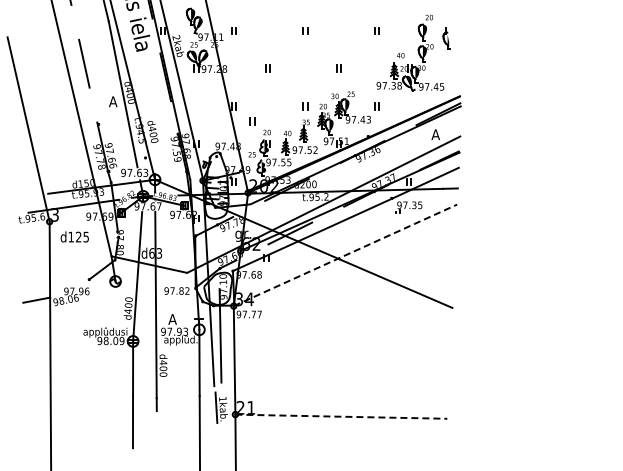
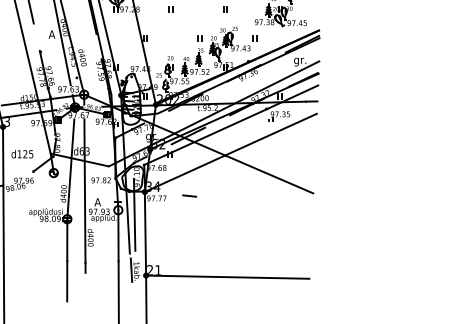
part: (252, 121) -> (159, 49), removed
text: (435, 136) -> (300, 61), A -> gr.
text: (74, 236) -> (22, 153), moved
line: (345, 255) -> (230, 153), dashed -> solid
line: (291, 311) -> (189, 196), added
line: (341, 416) -> (227, 277), dashed -> solid

